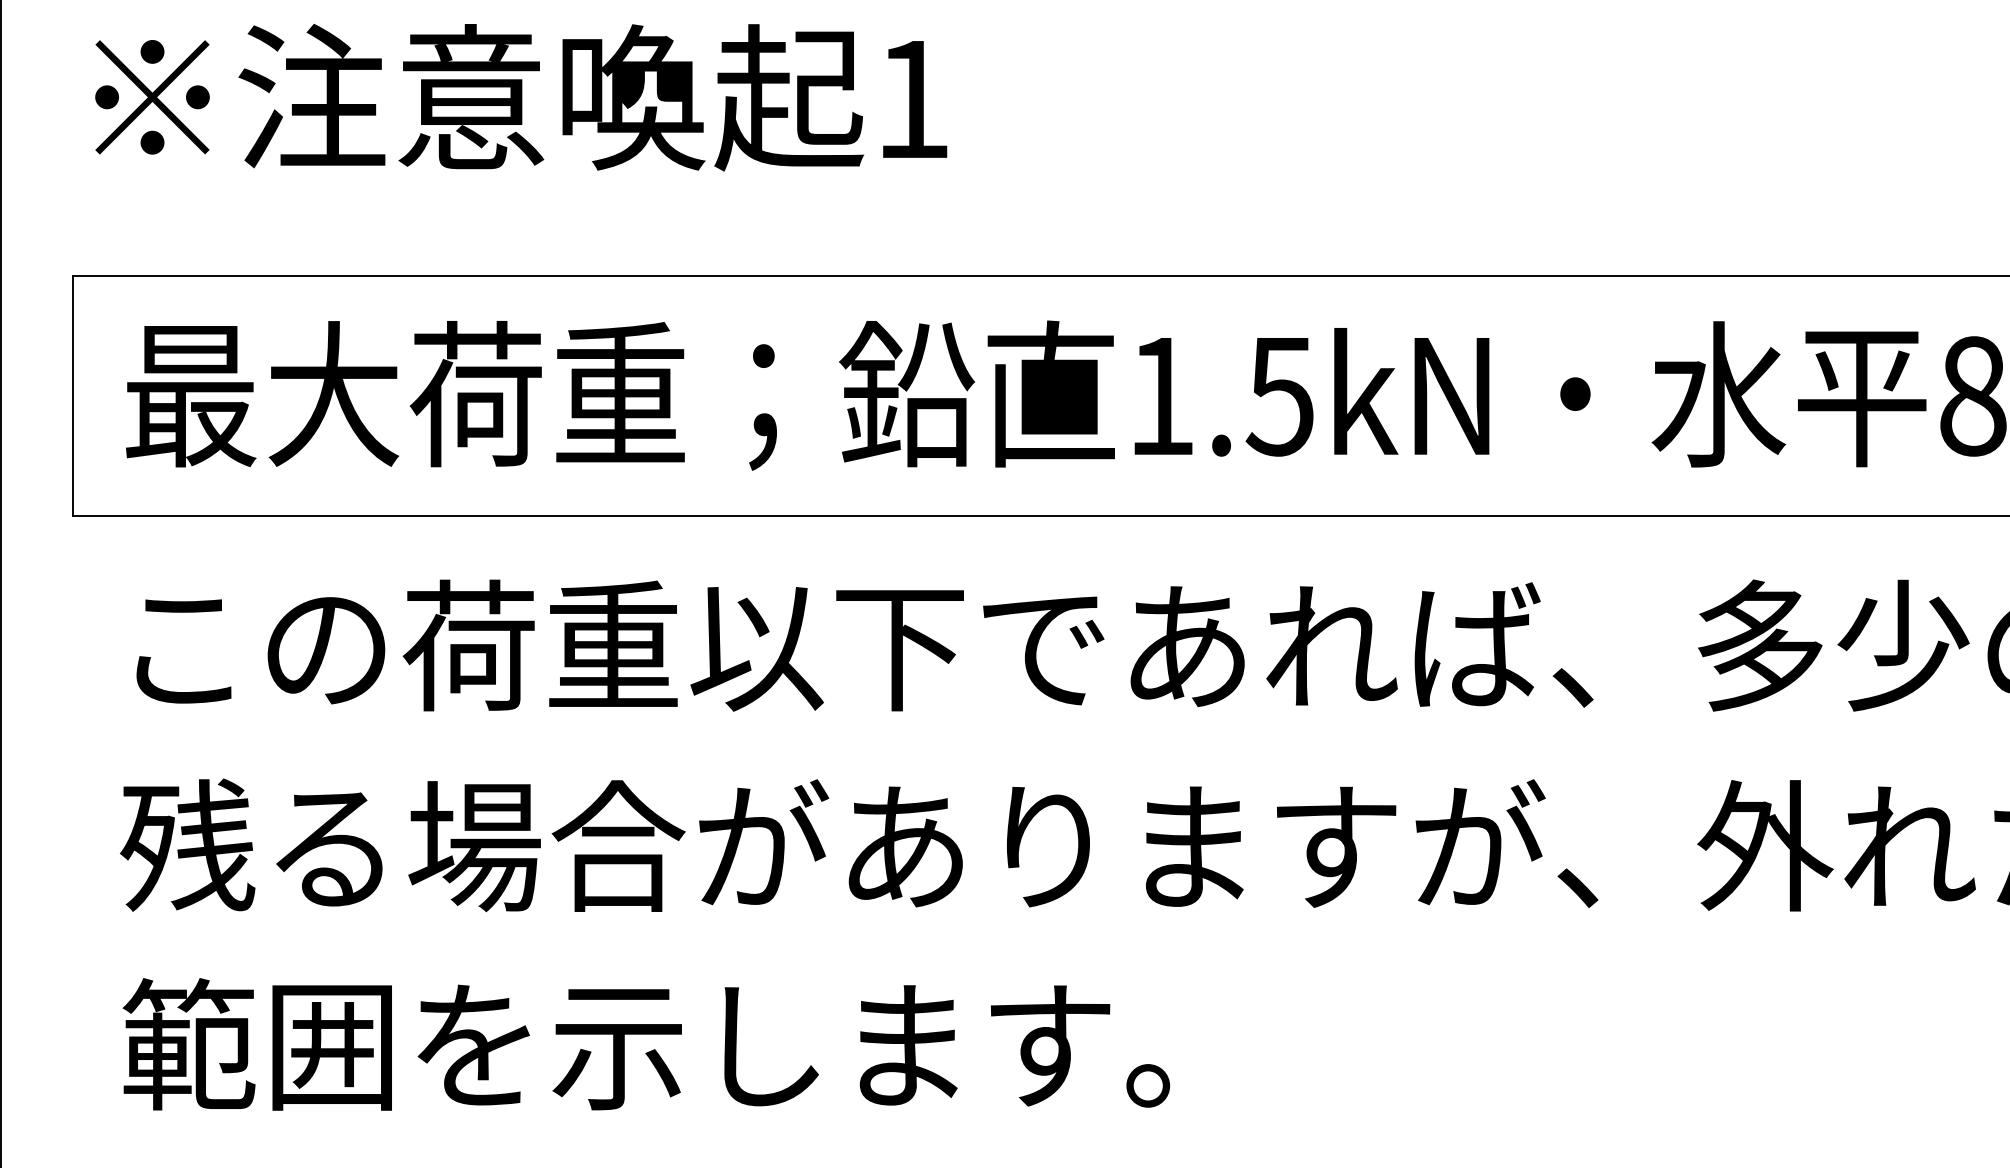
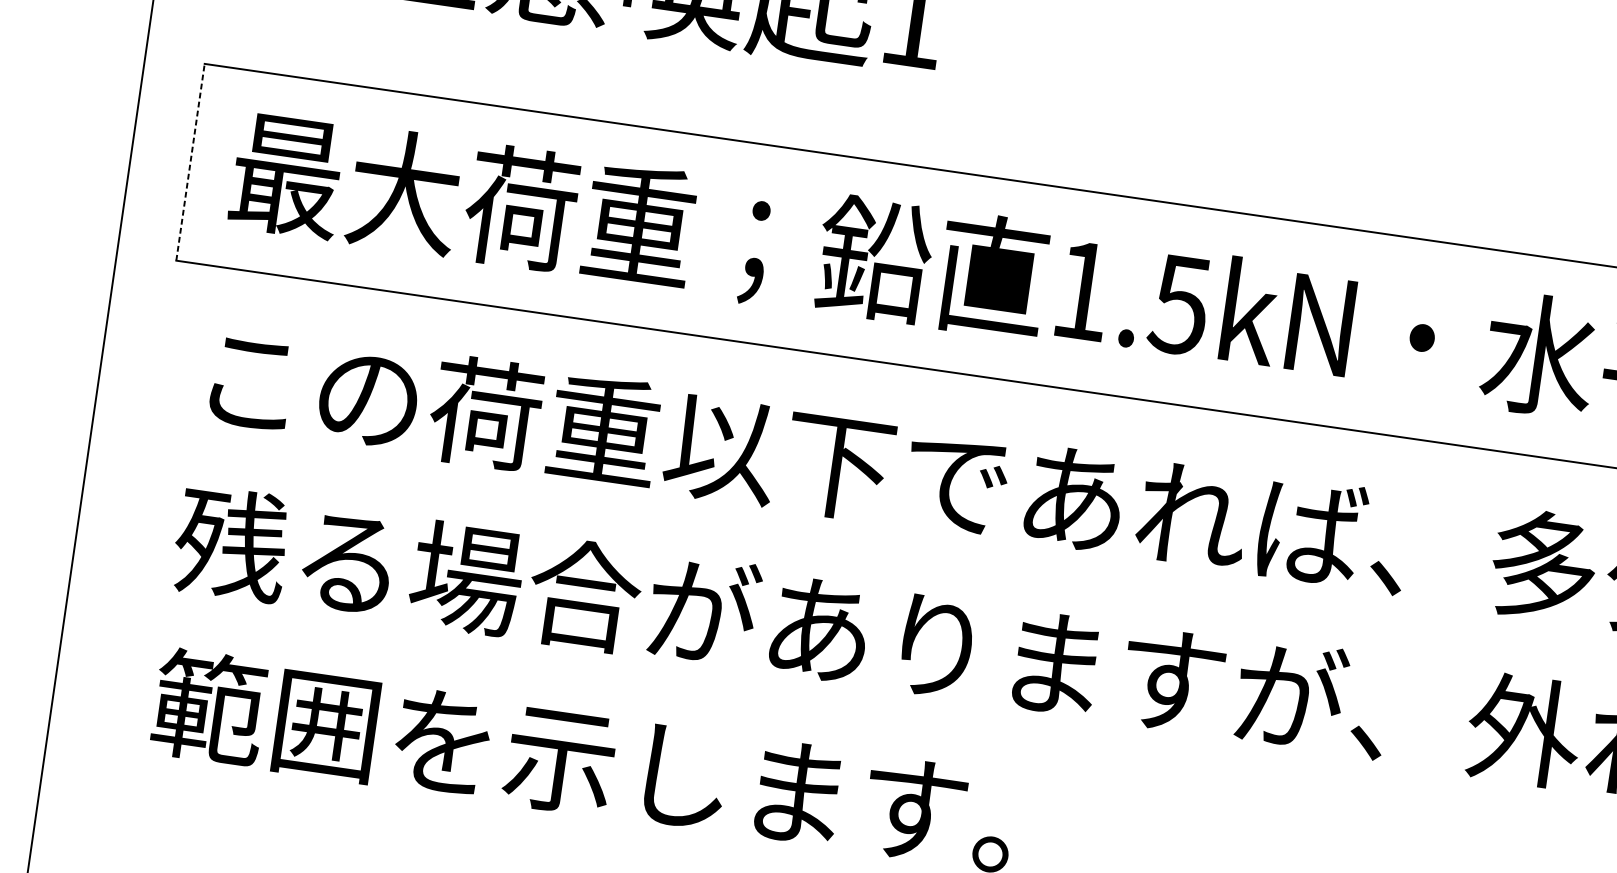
line: (72, 395) -> (190, 161), solid -> dashed

